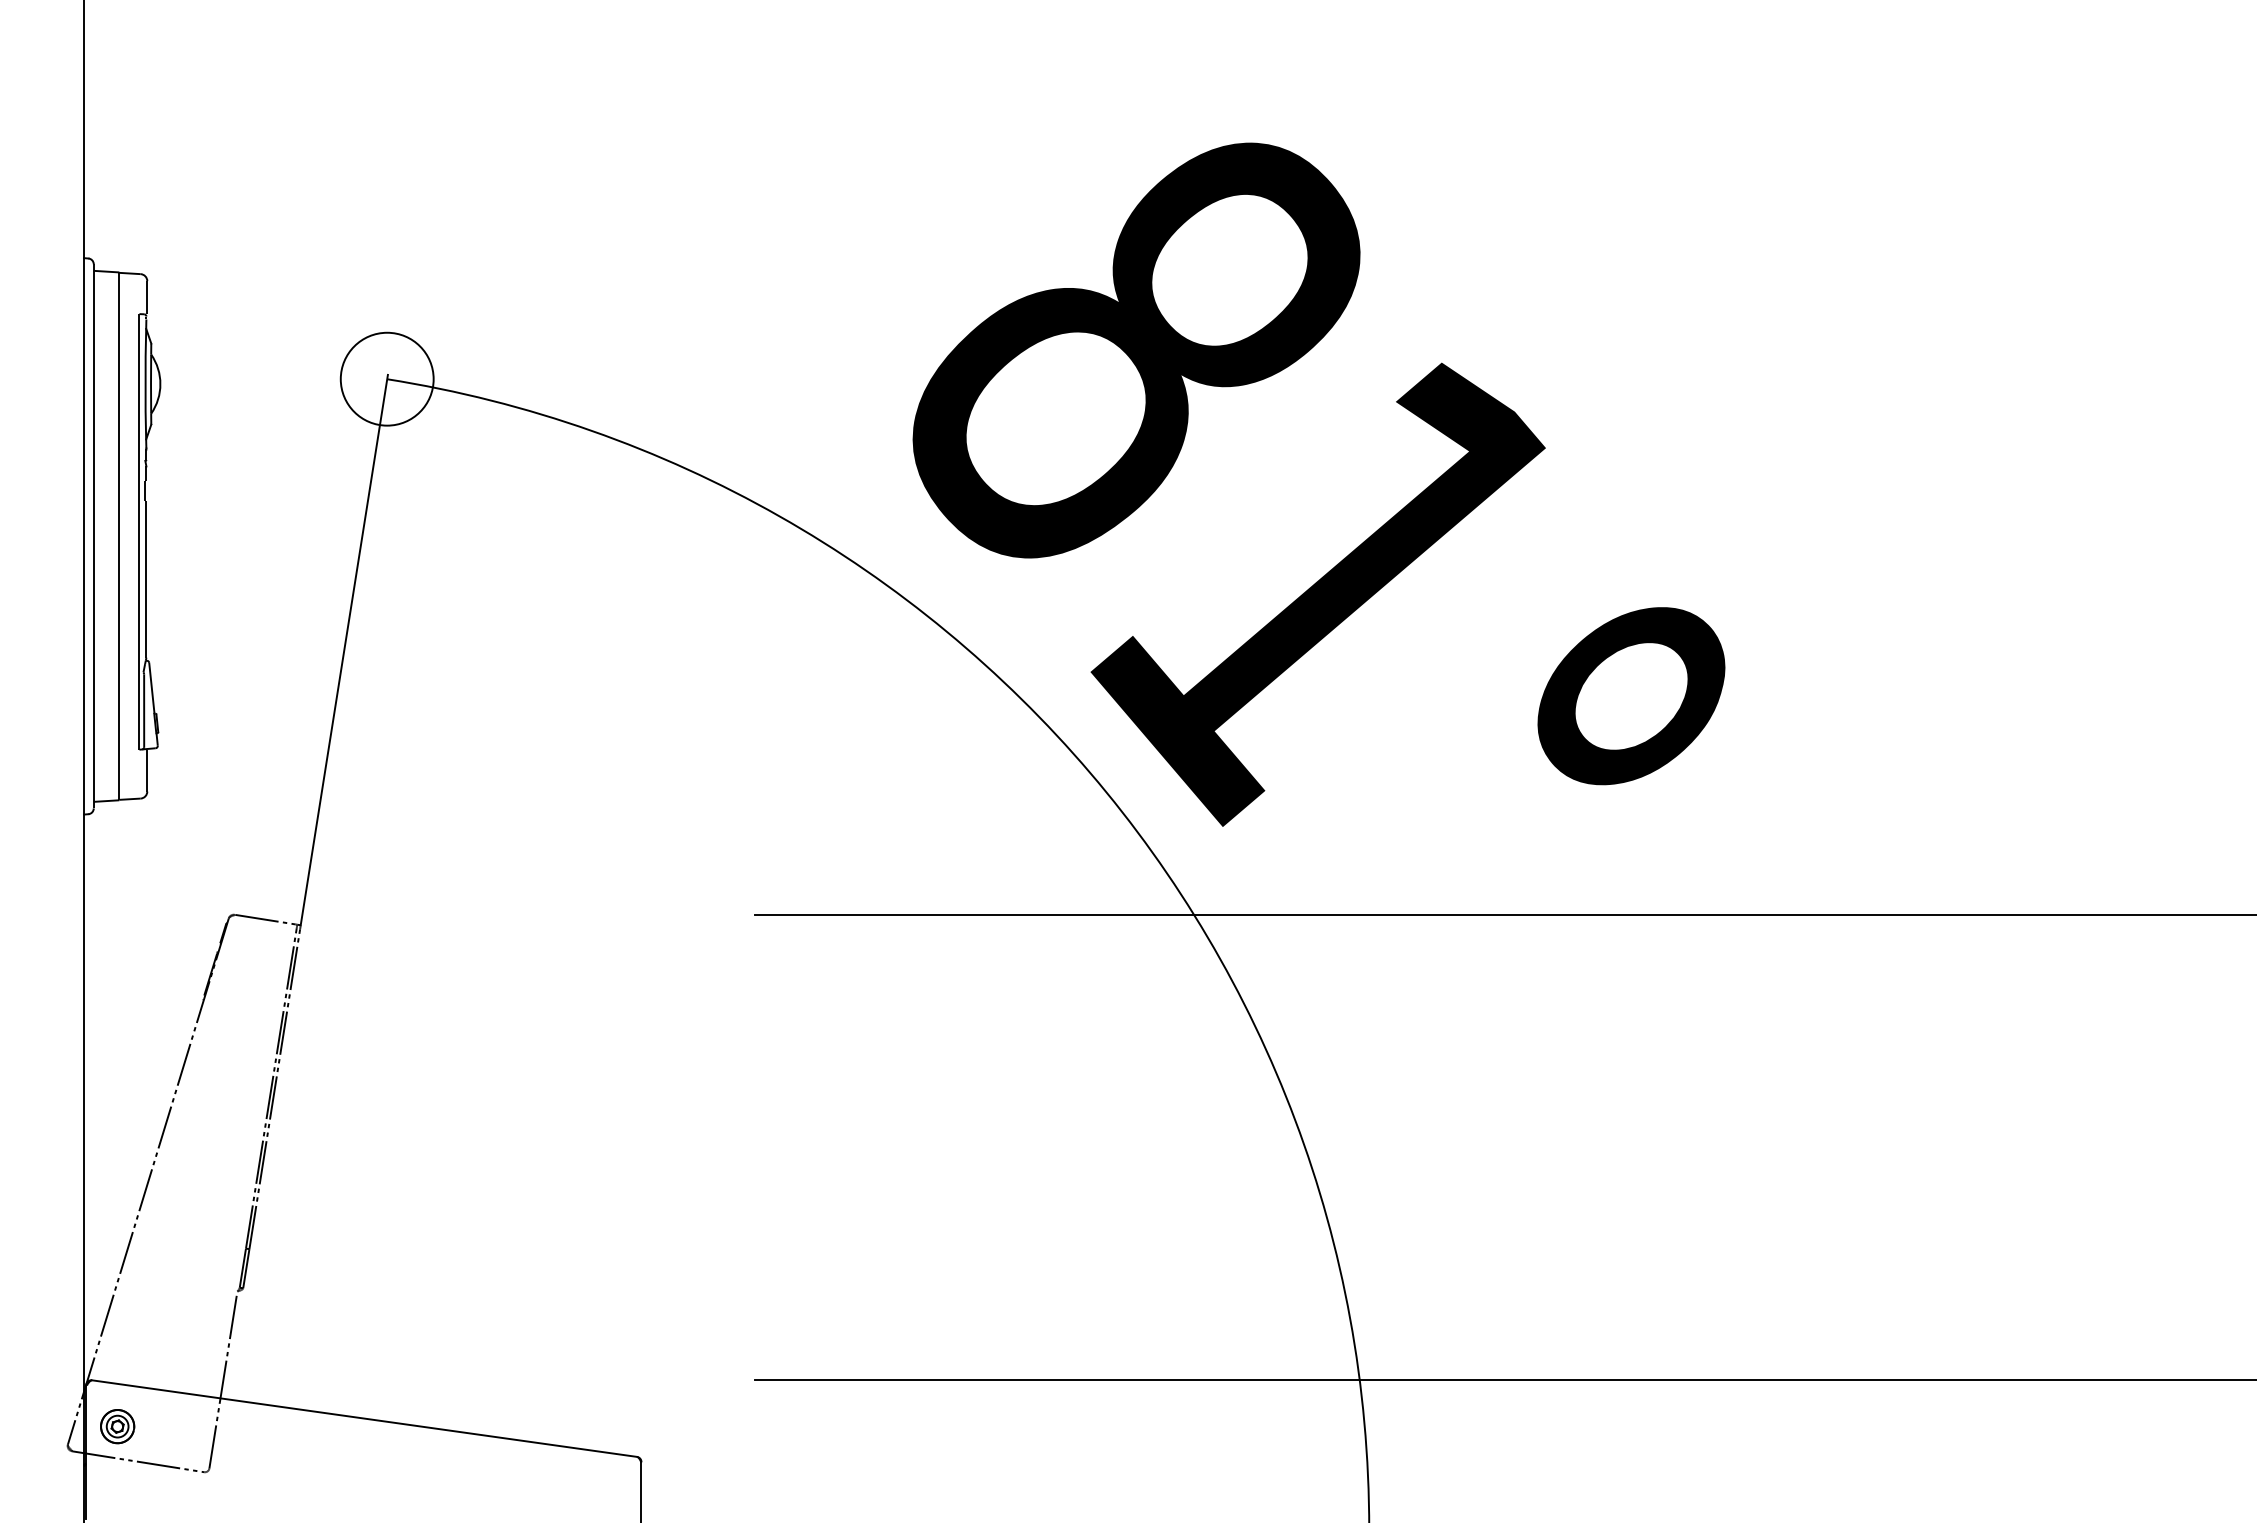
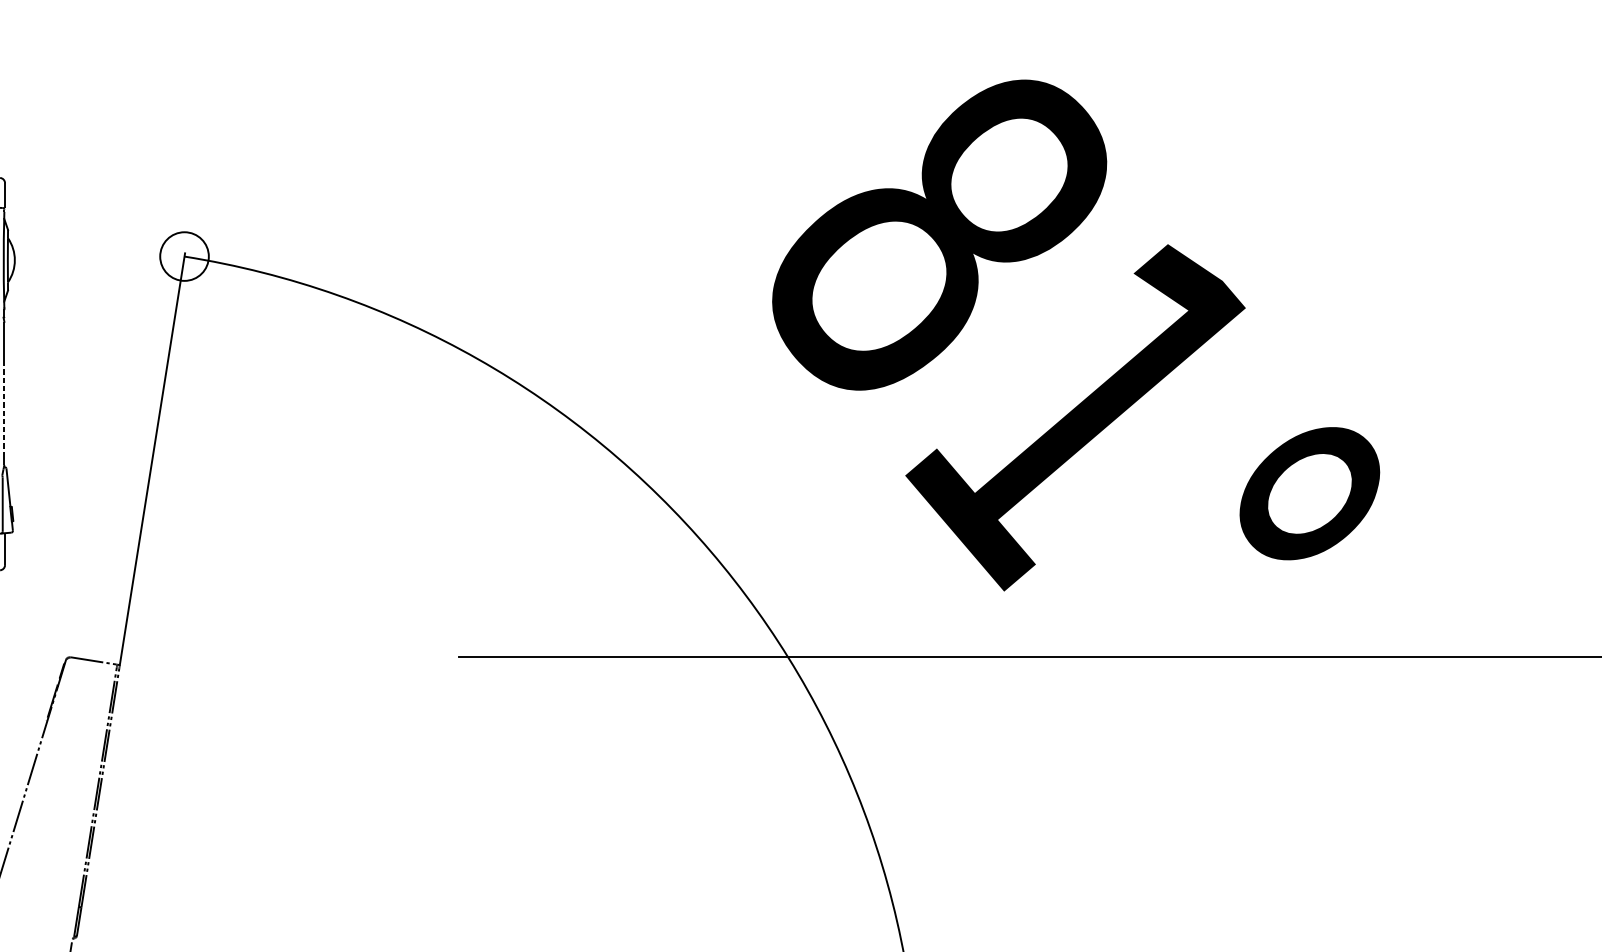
circle: (386, 378) -> (184, 256), size x0.7
text: (1318, 484) -> (1075, 335), moved
line: (146, 580) -> (4, 407), solid -> dashed

